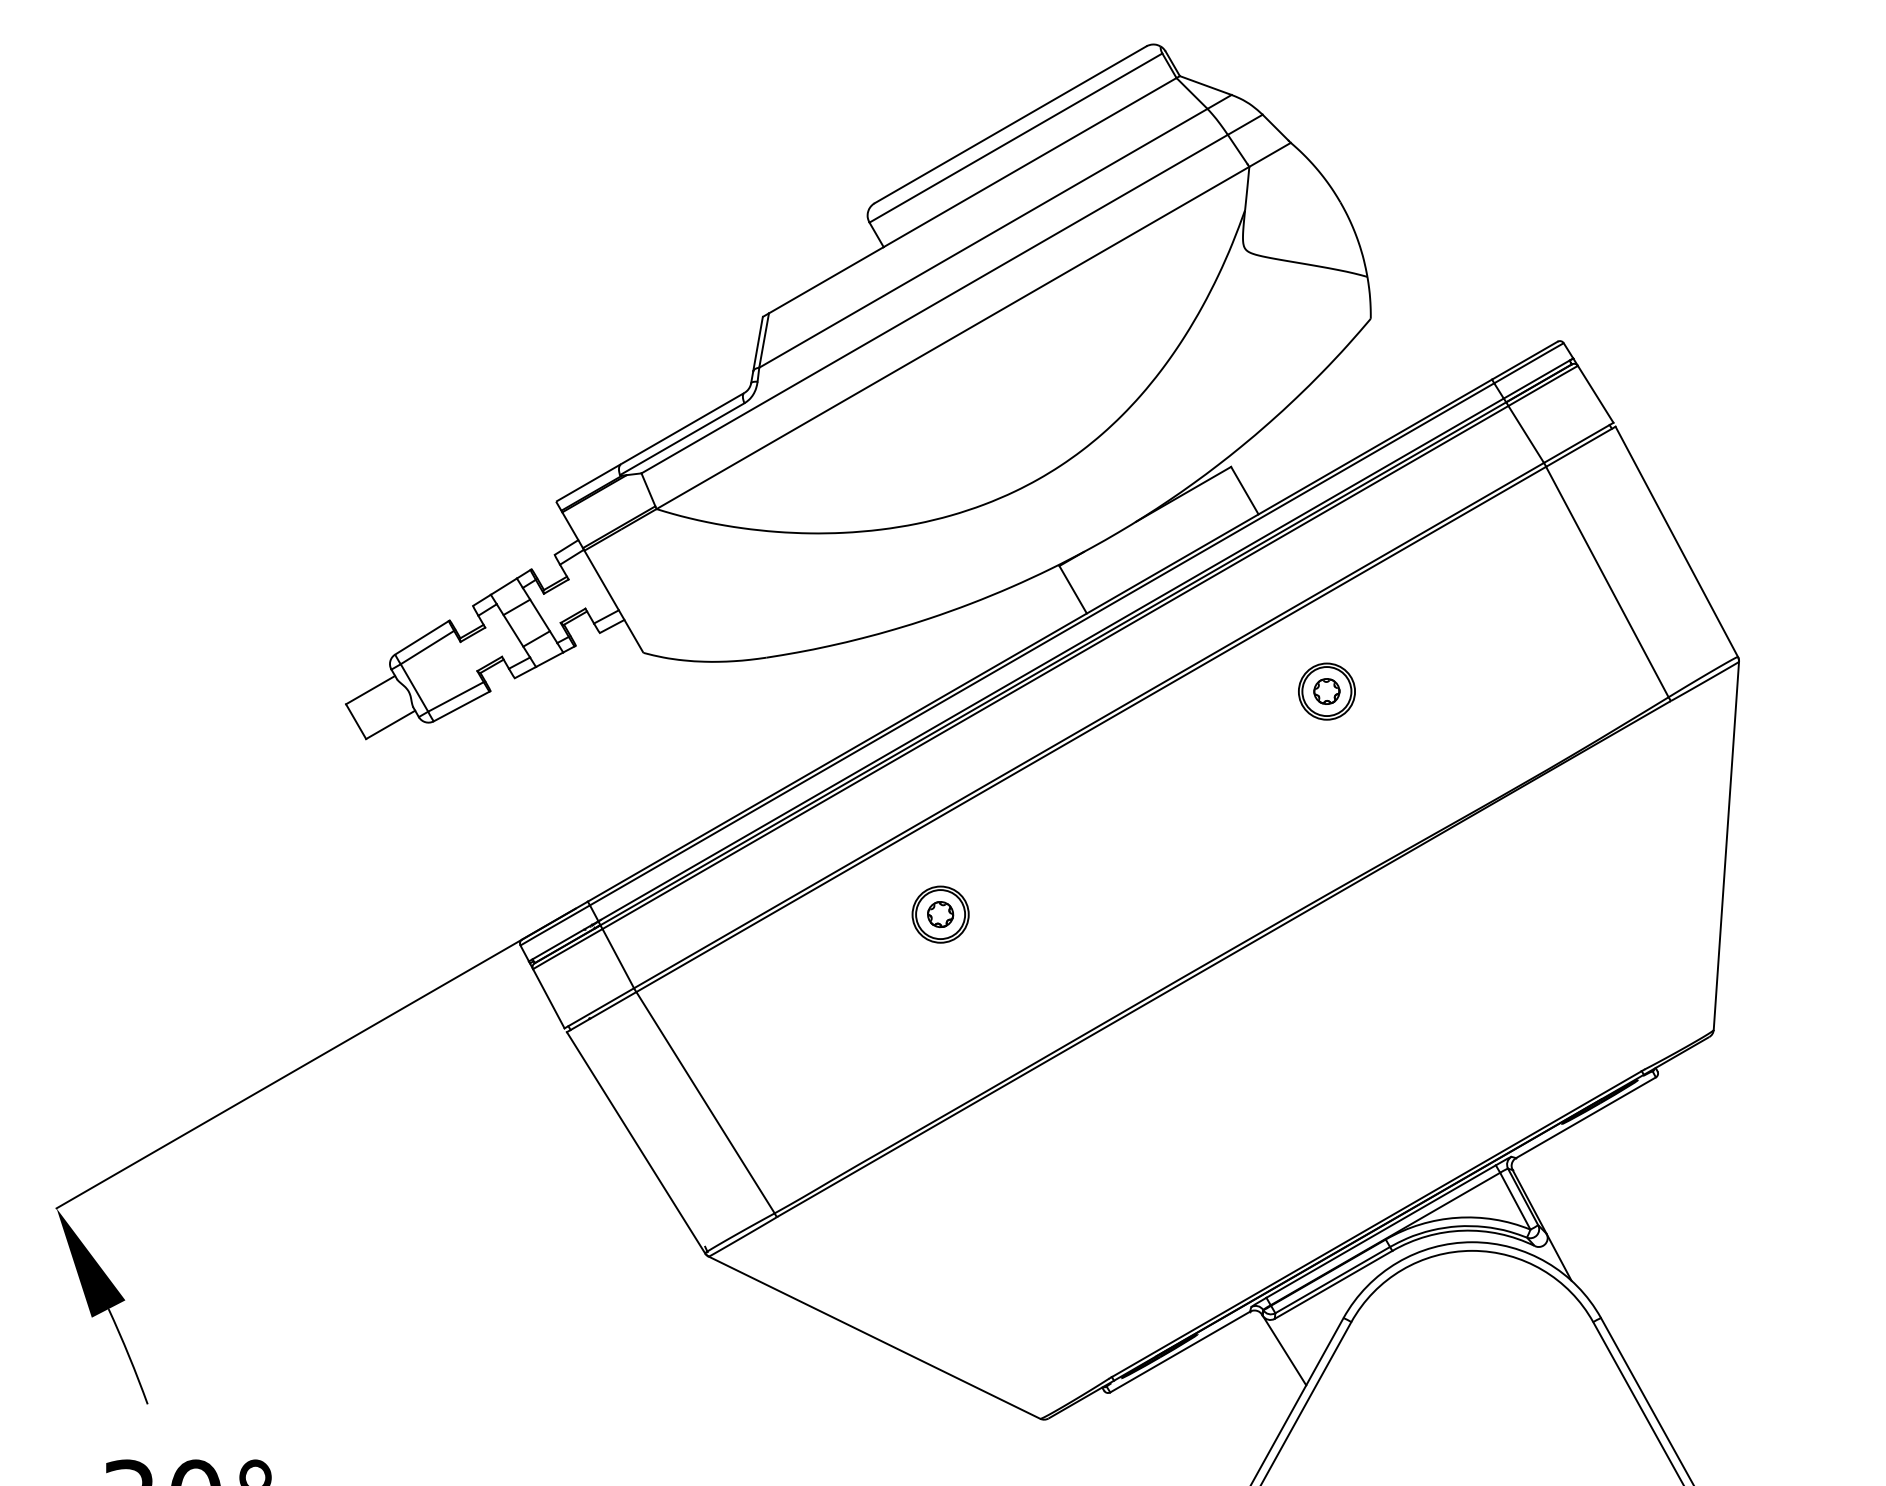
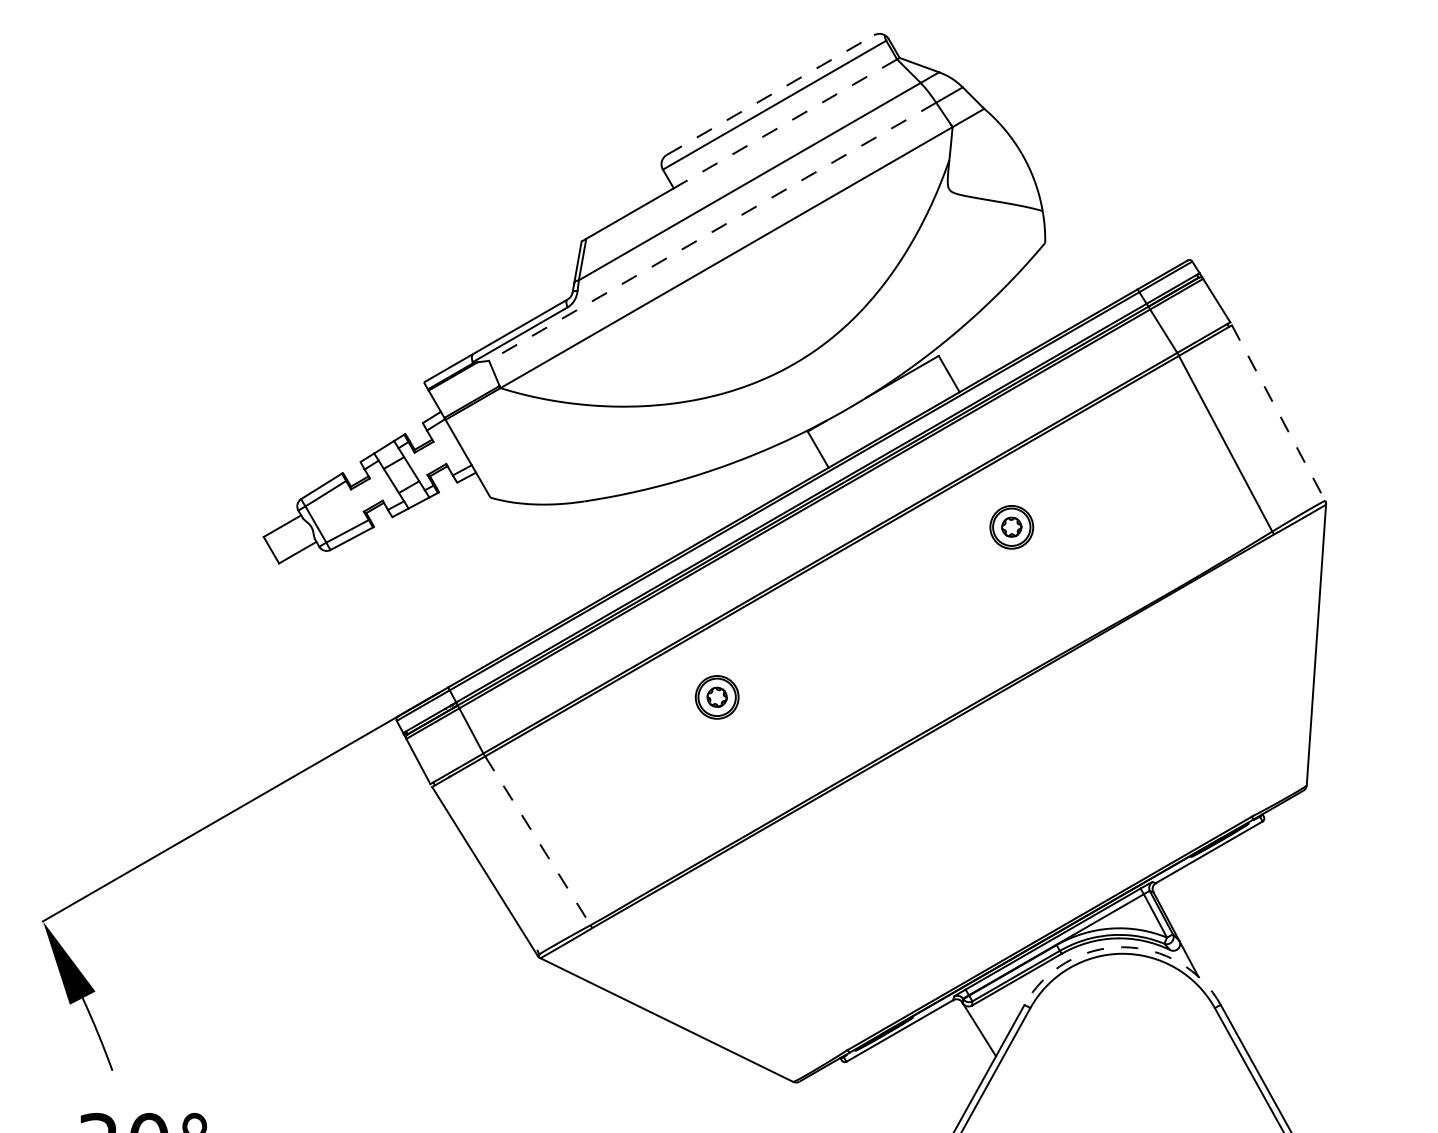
line: (1010, 124) -> (770, 94), solid -> dashed
line: (1029, 162) -> (784, 123), solid -> dashed
line: (934, 304) -> (712, 232), solid -> dashed
line: (1677, 542) -> (1279, 413), solid -> dashed
line: (705, 1103) -> (537, 841), solid -> dashed
arc: (1472, 1242) -> (1122, 947), solid -> dashed

